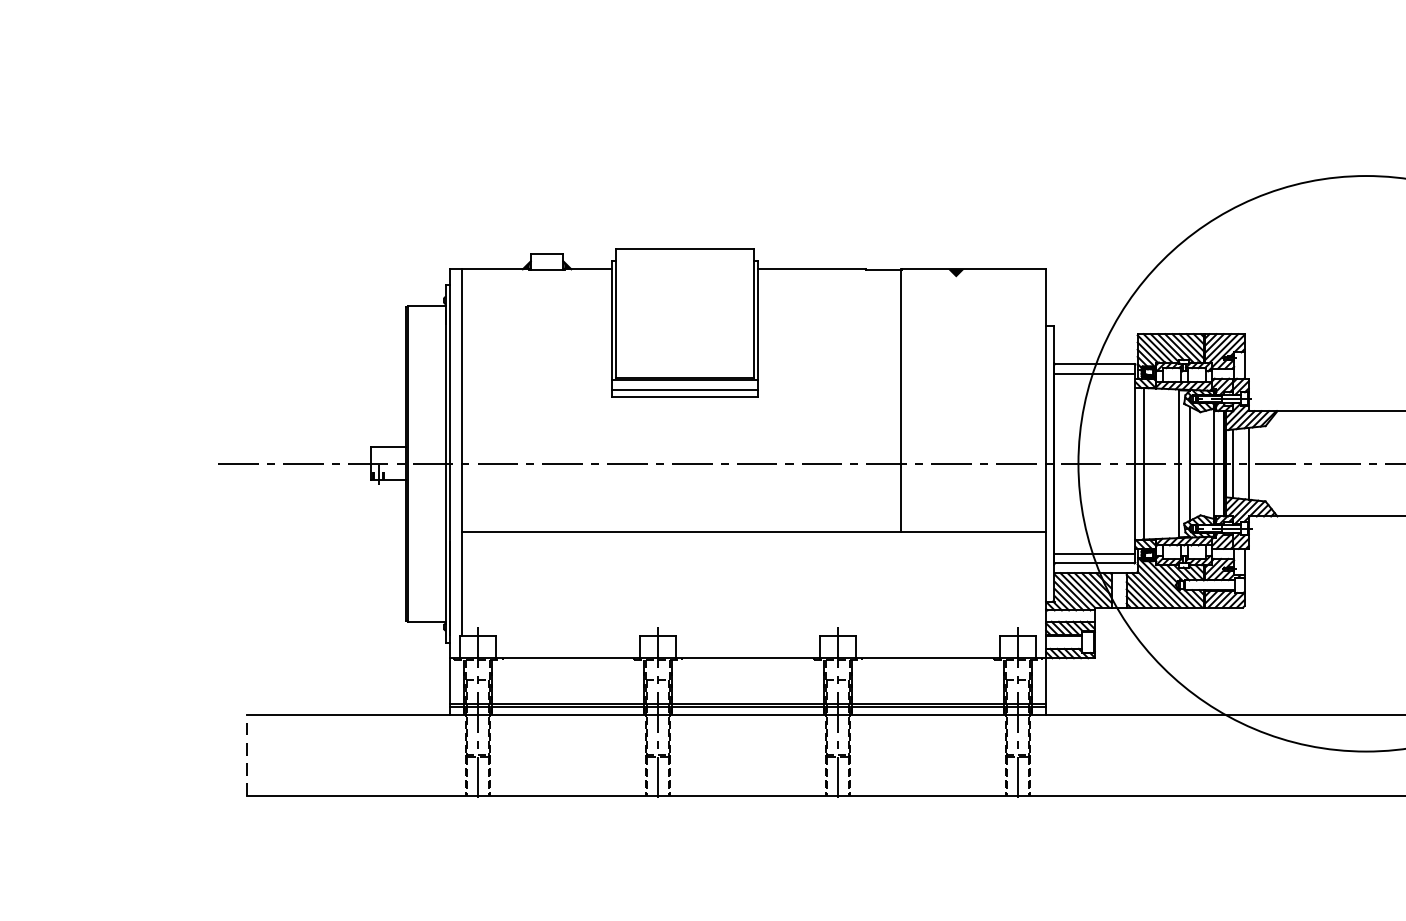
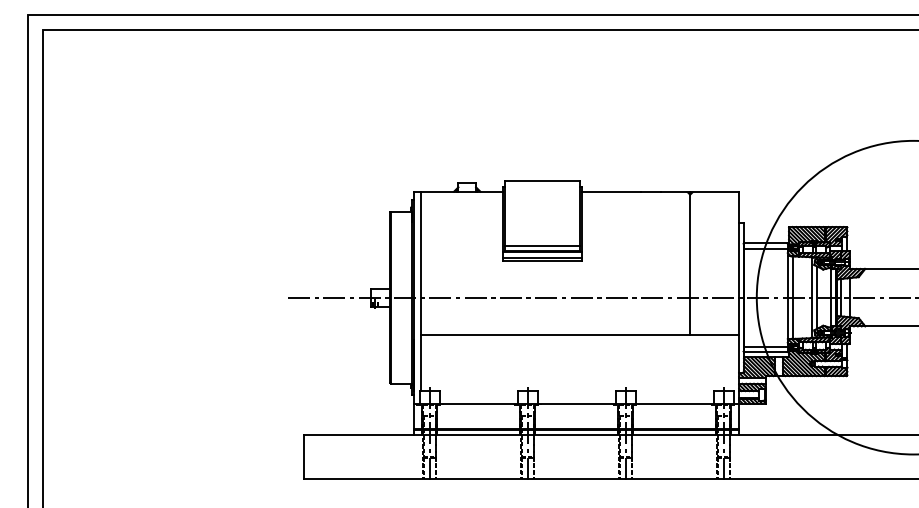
line: (683, 369) -> (541, 246), added
line: (901, 399) -> (690, 262), moved
line: (246, 755) -> (303, 456), dashed -> solid

